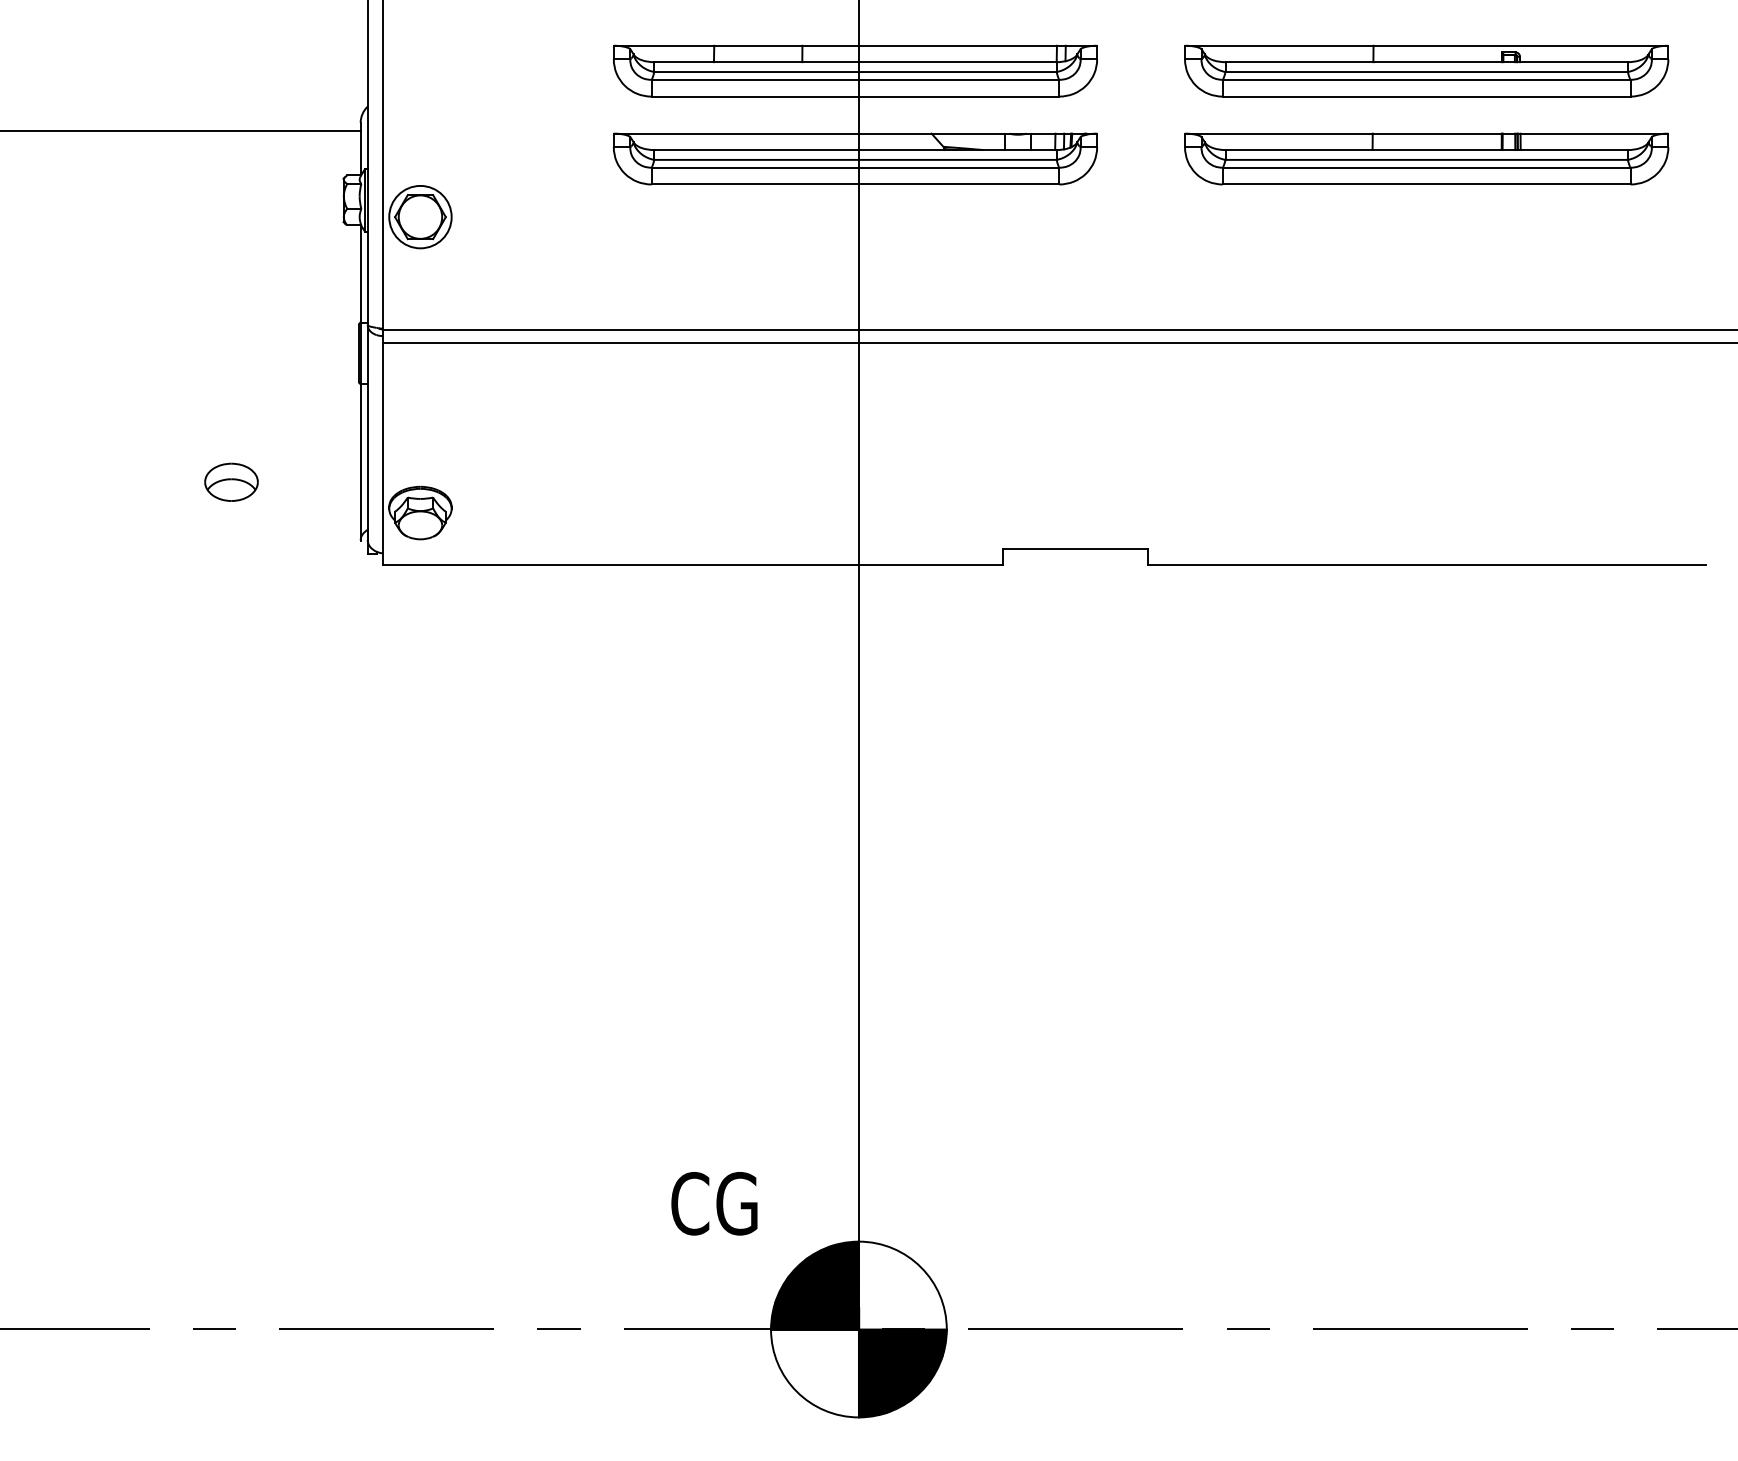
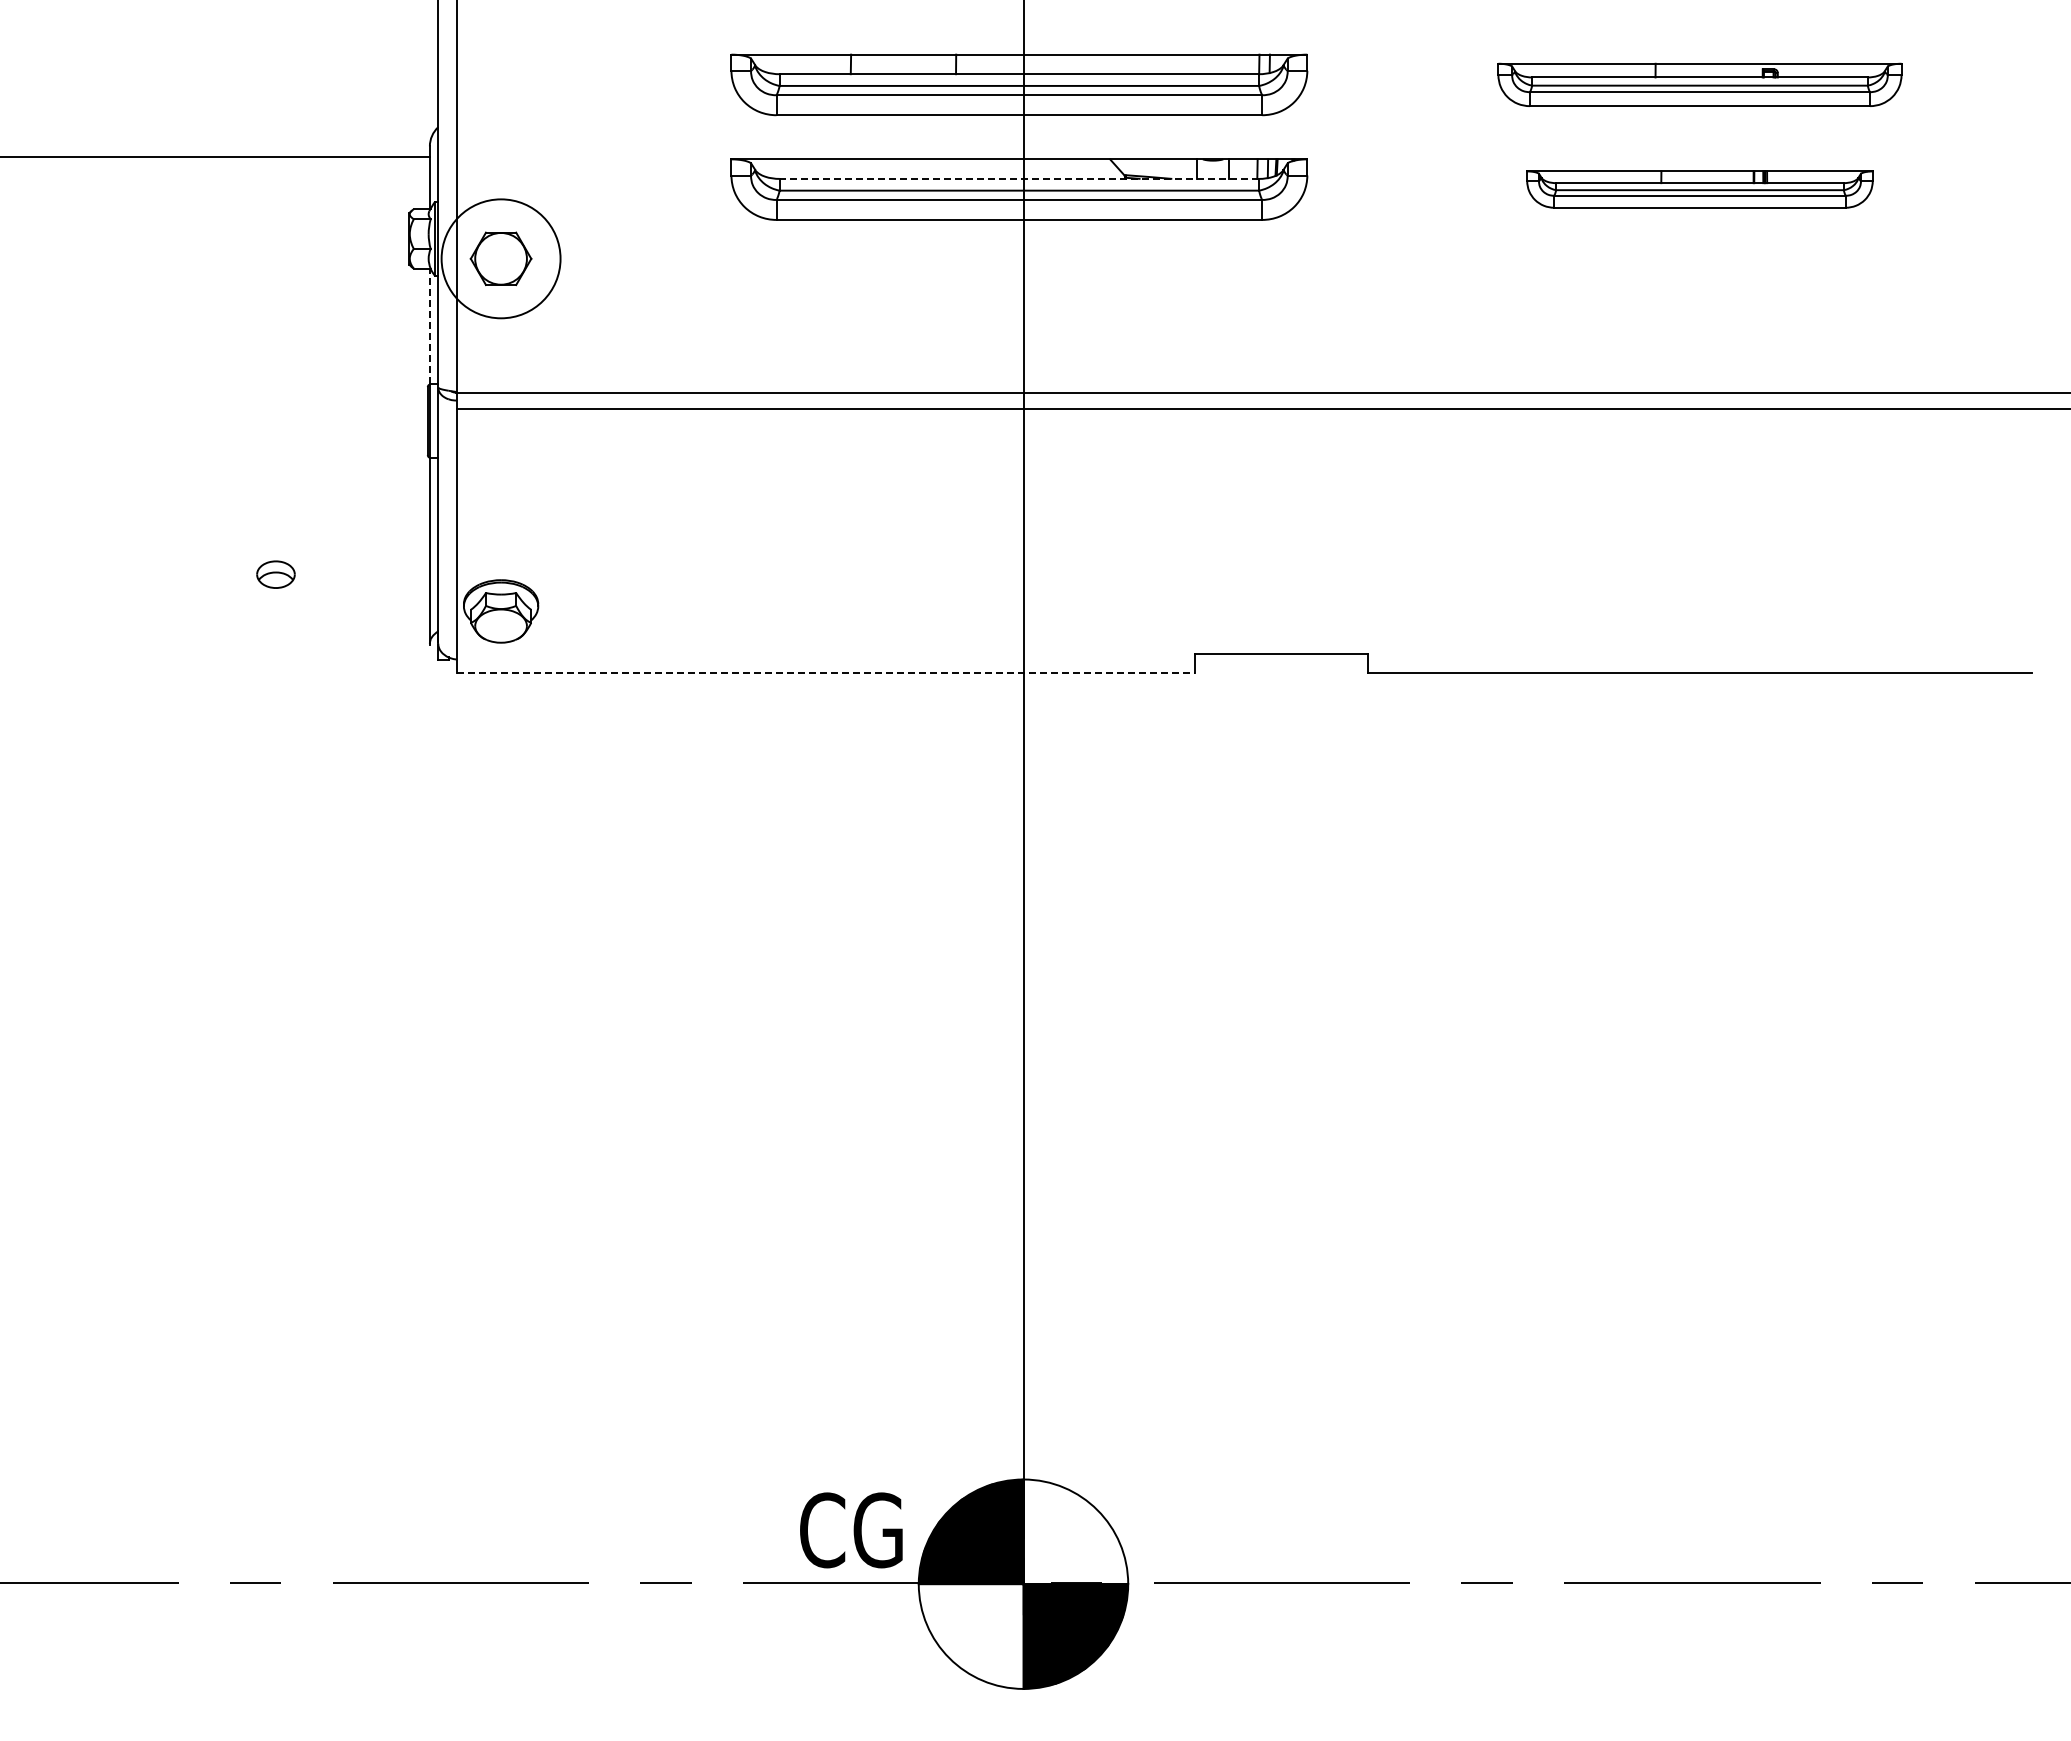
part: (1426, 70) -> (1699, 84), size x0.7
line: (855, 149) -> (1019, 178), solid -> dashed
part: (1426, 158) -> (1699, 189), size x0.6
circle: (419, 216) -> (500, 258), size x1.6
line: (360, 273) -> (429, 326), solid -> dashed
part: (231, 482) -> (275, 574), size x0.6
line: (693, 564) -> (826, 672), solid -> dashed
text: (714, 1203) -> (851, 1530), moved

